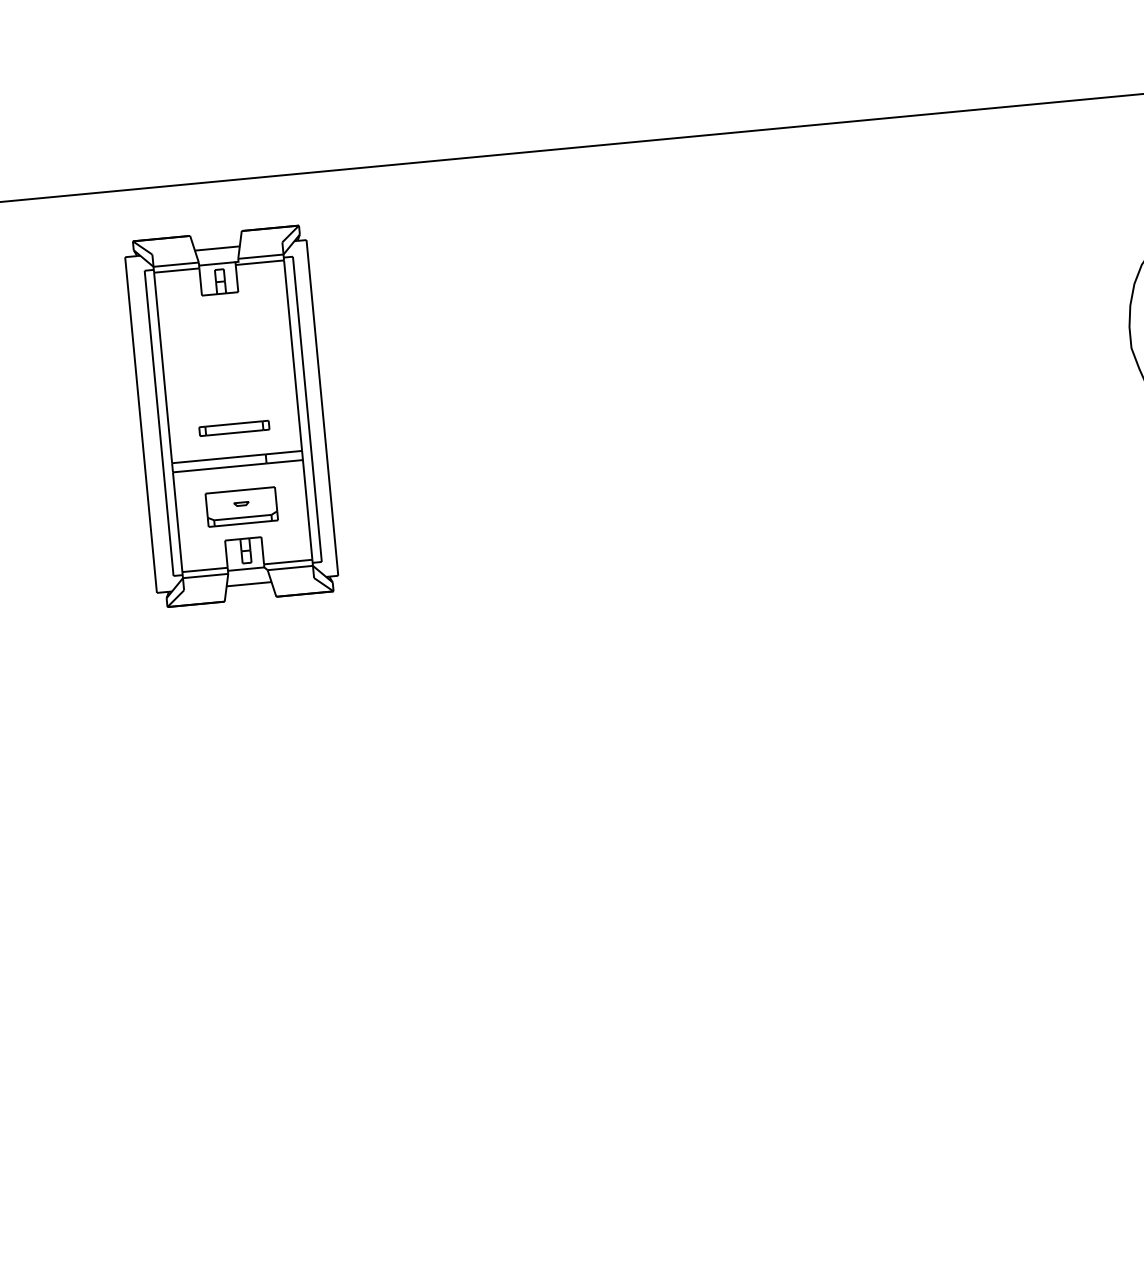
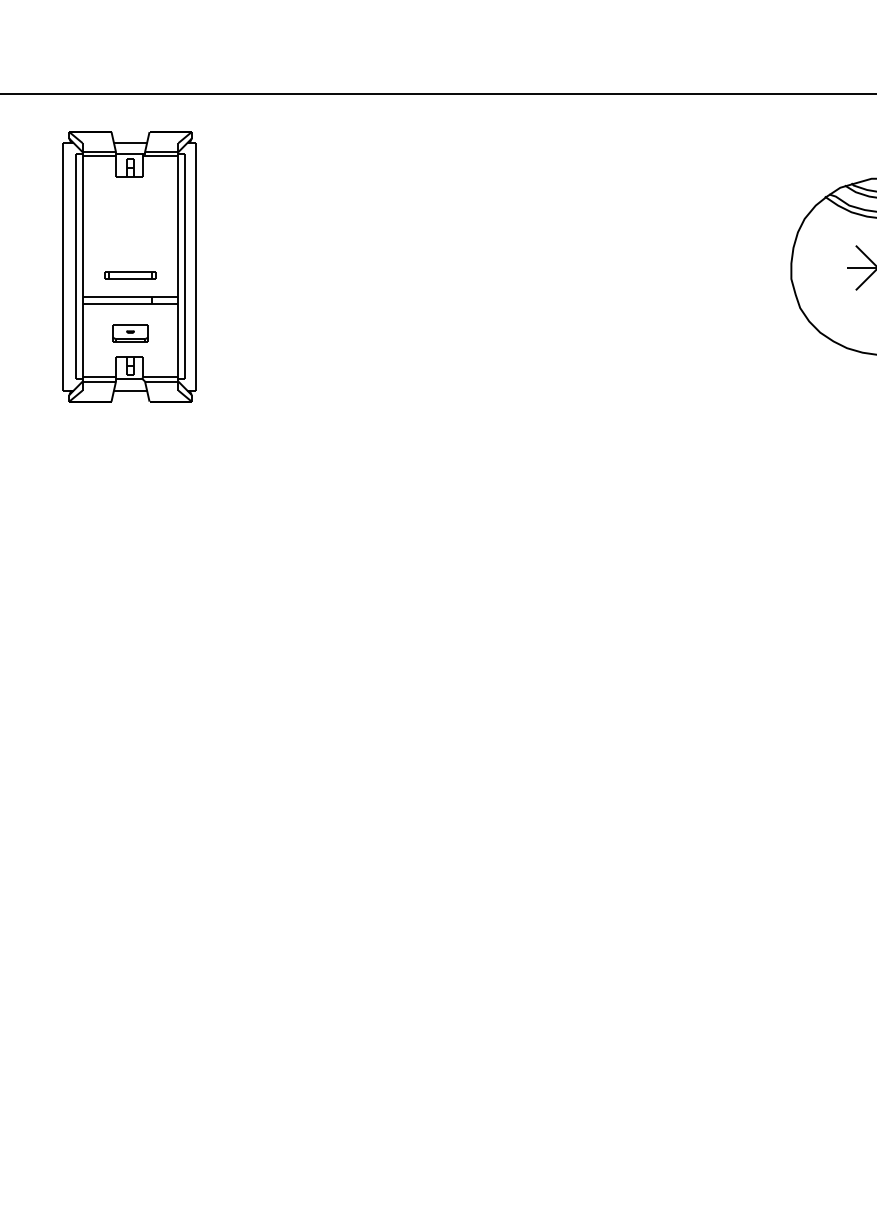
part: (241, 506) -> (130, 333), size x0.7

